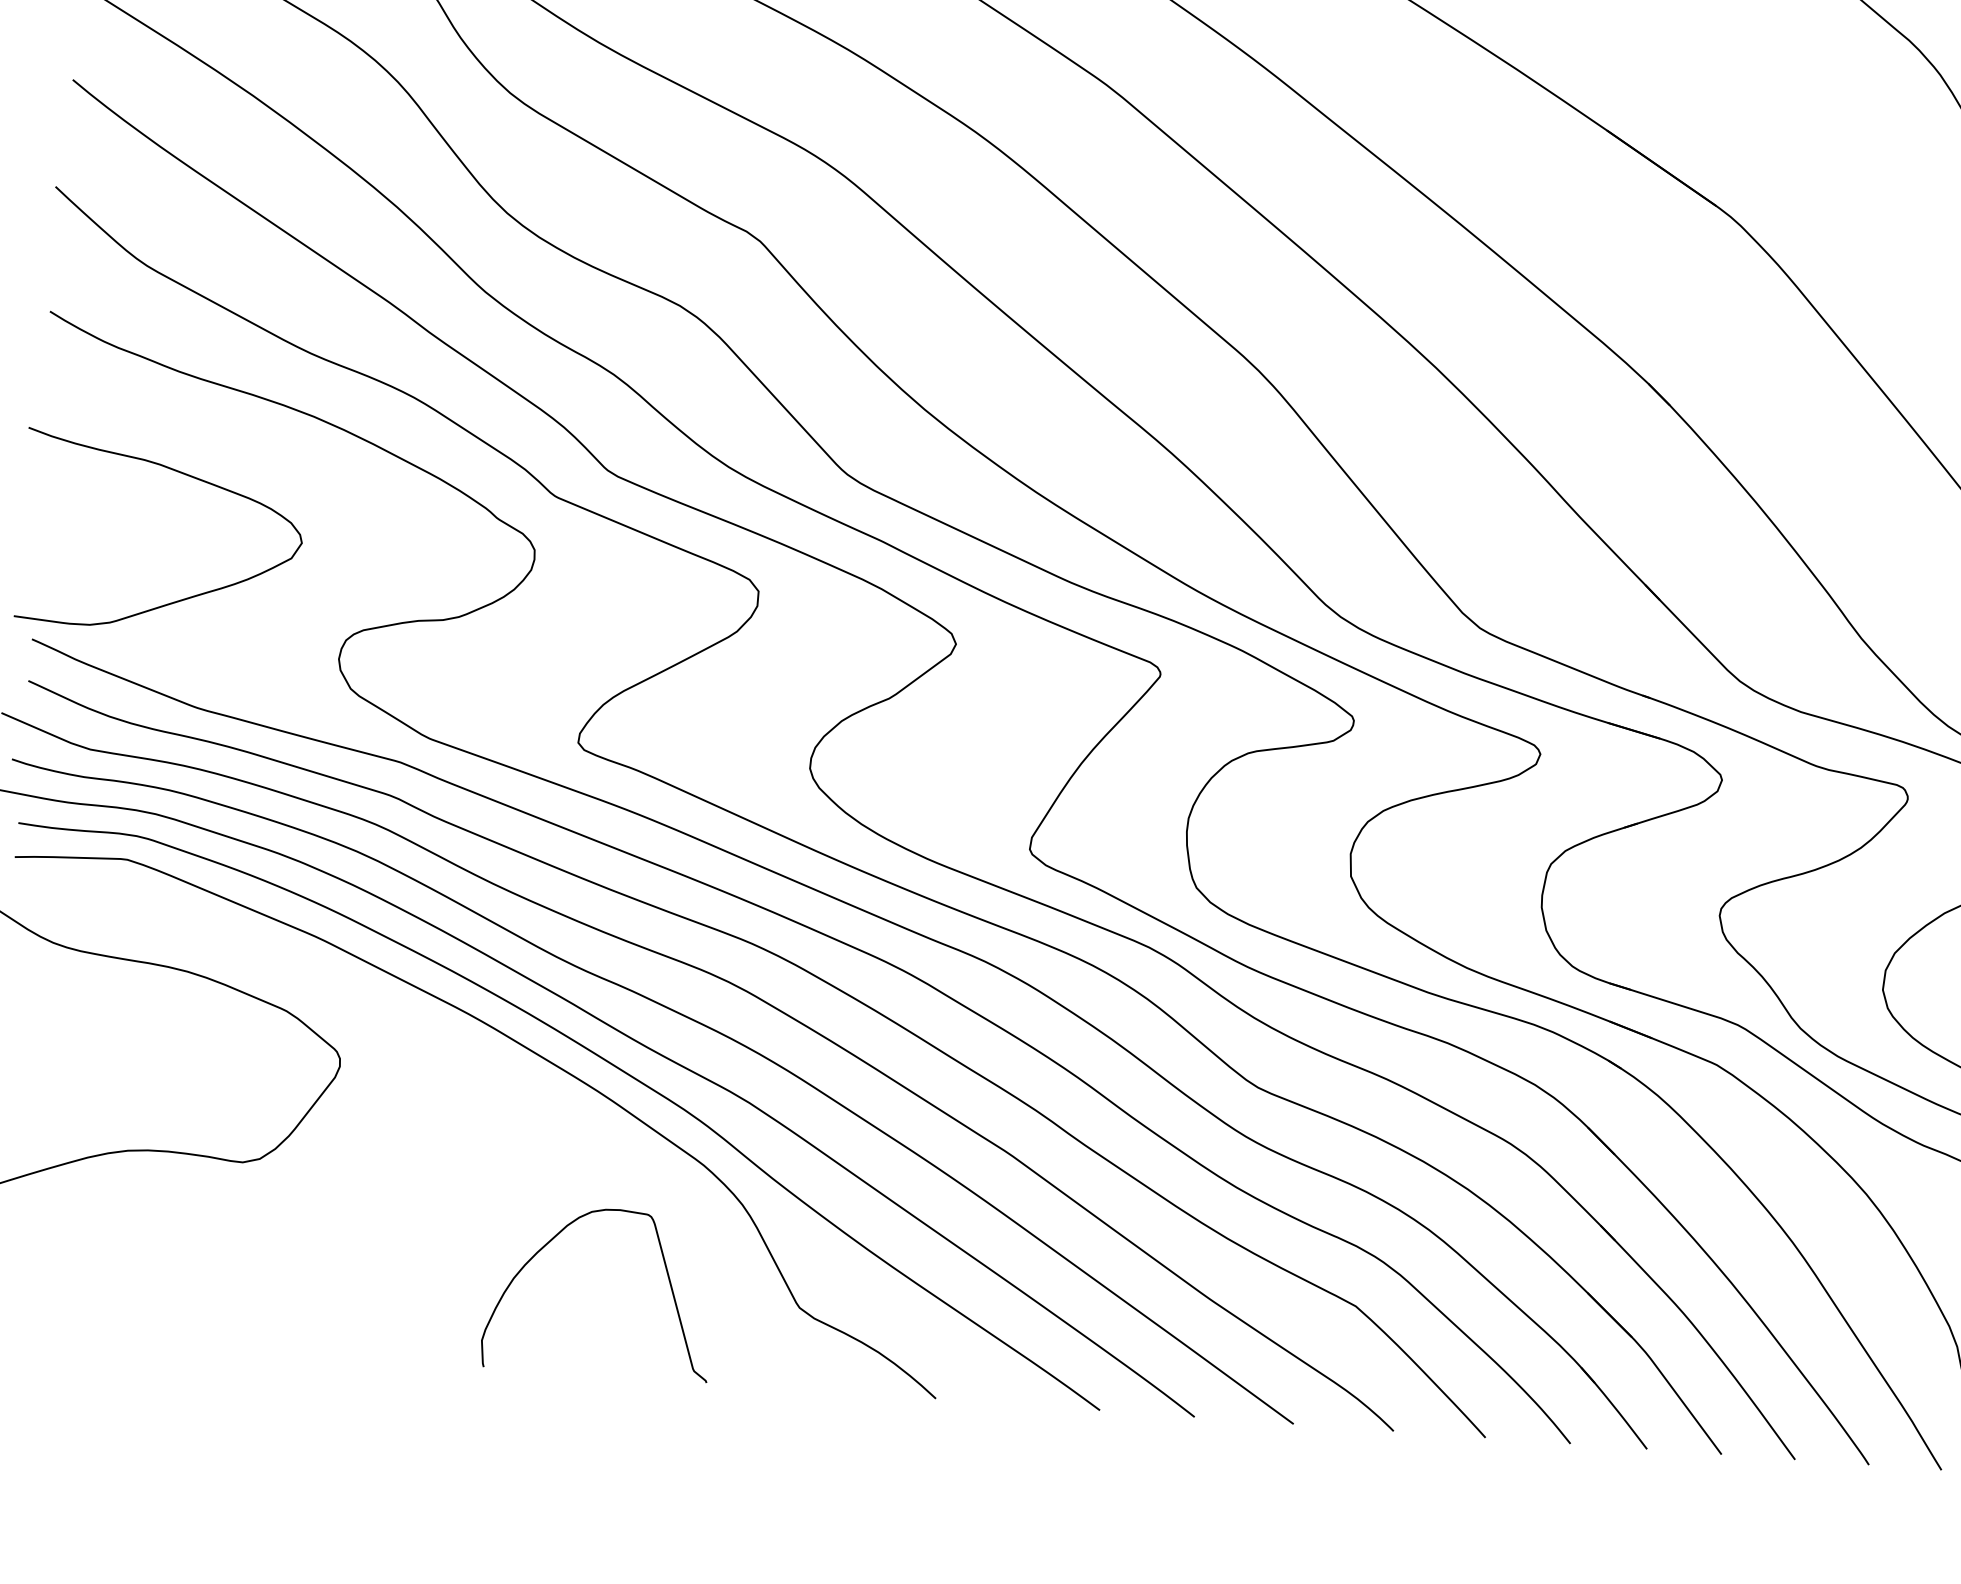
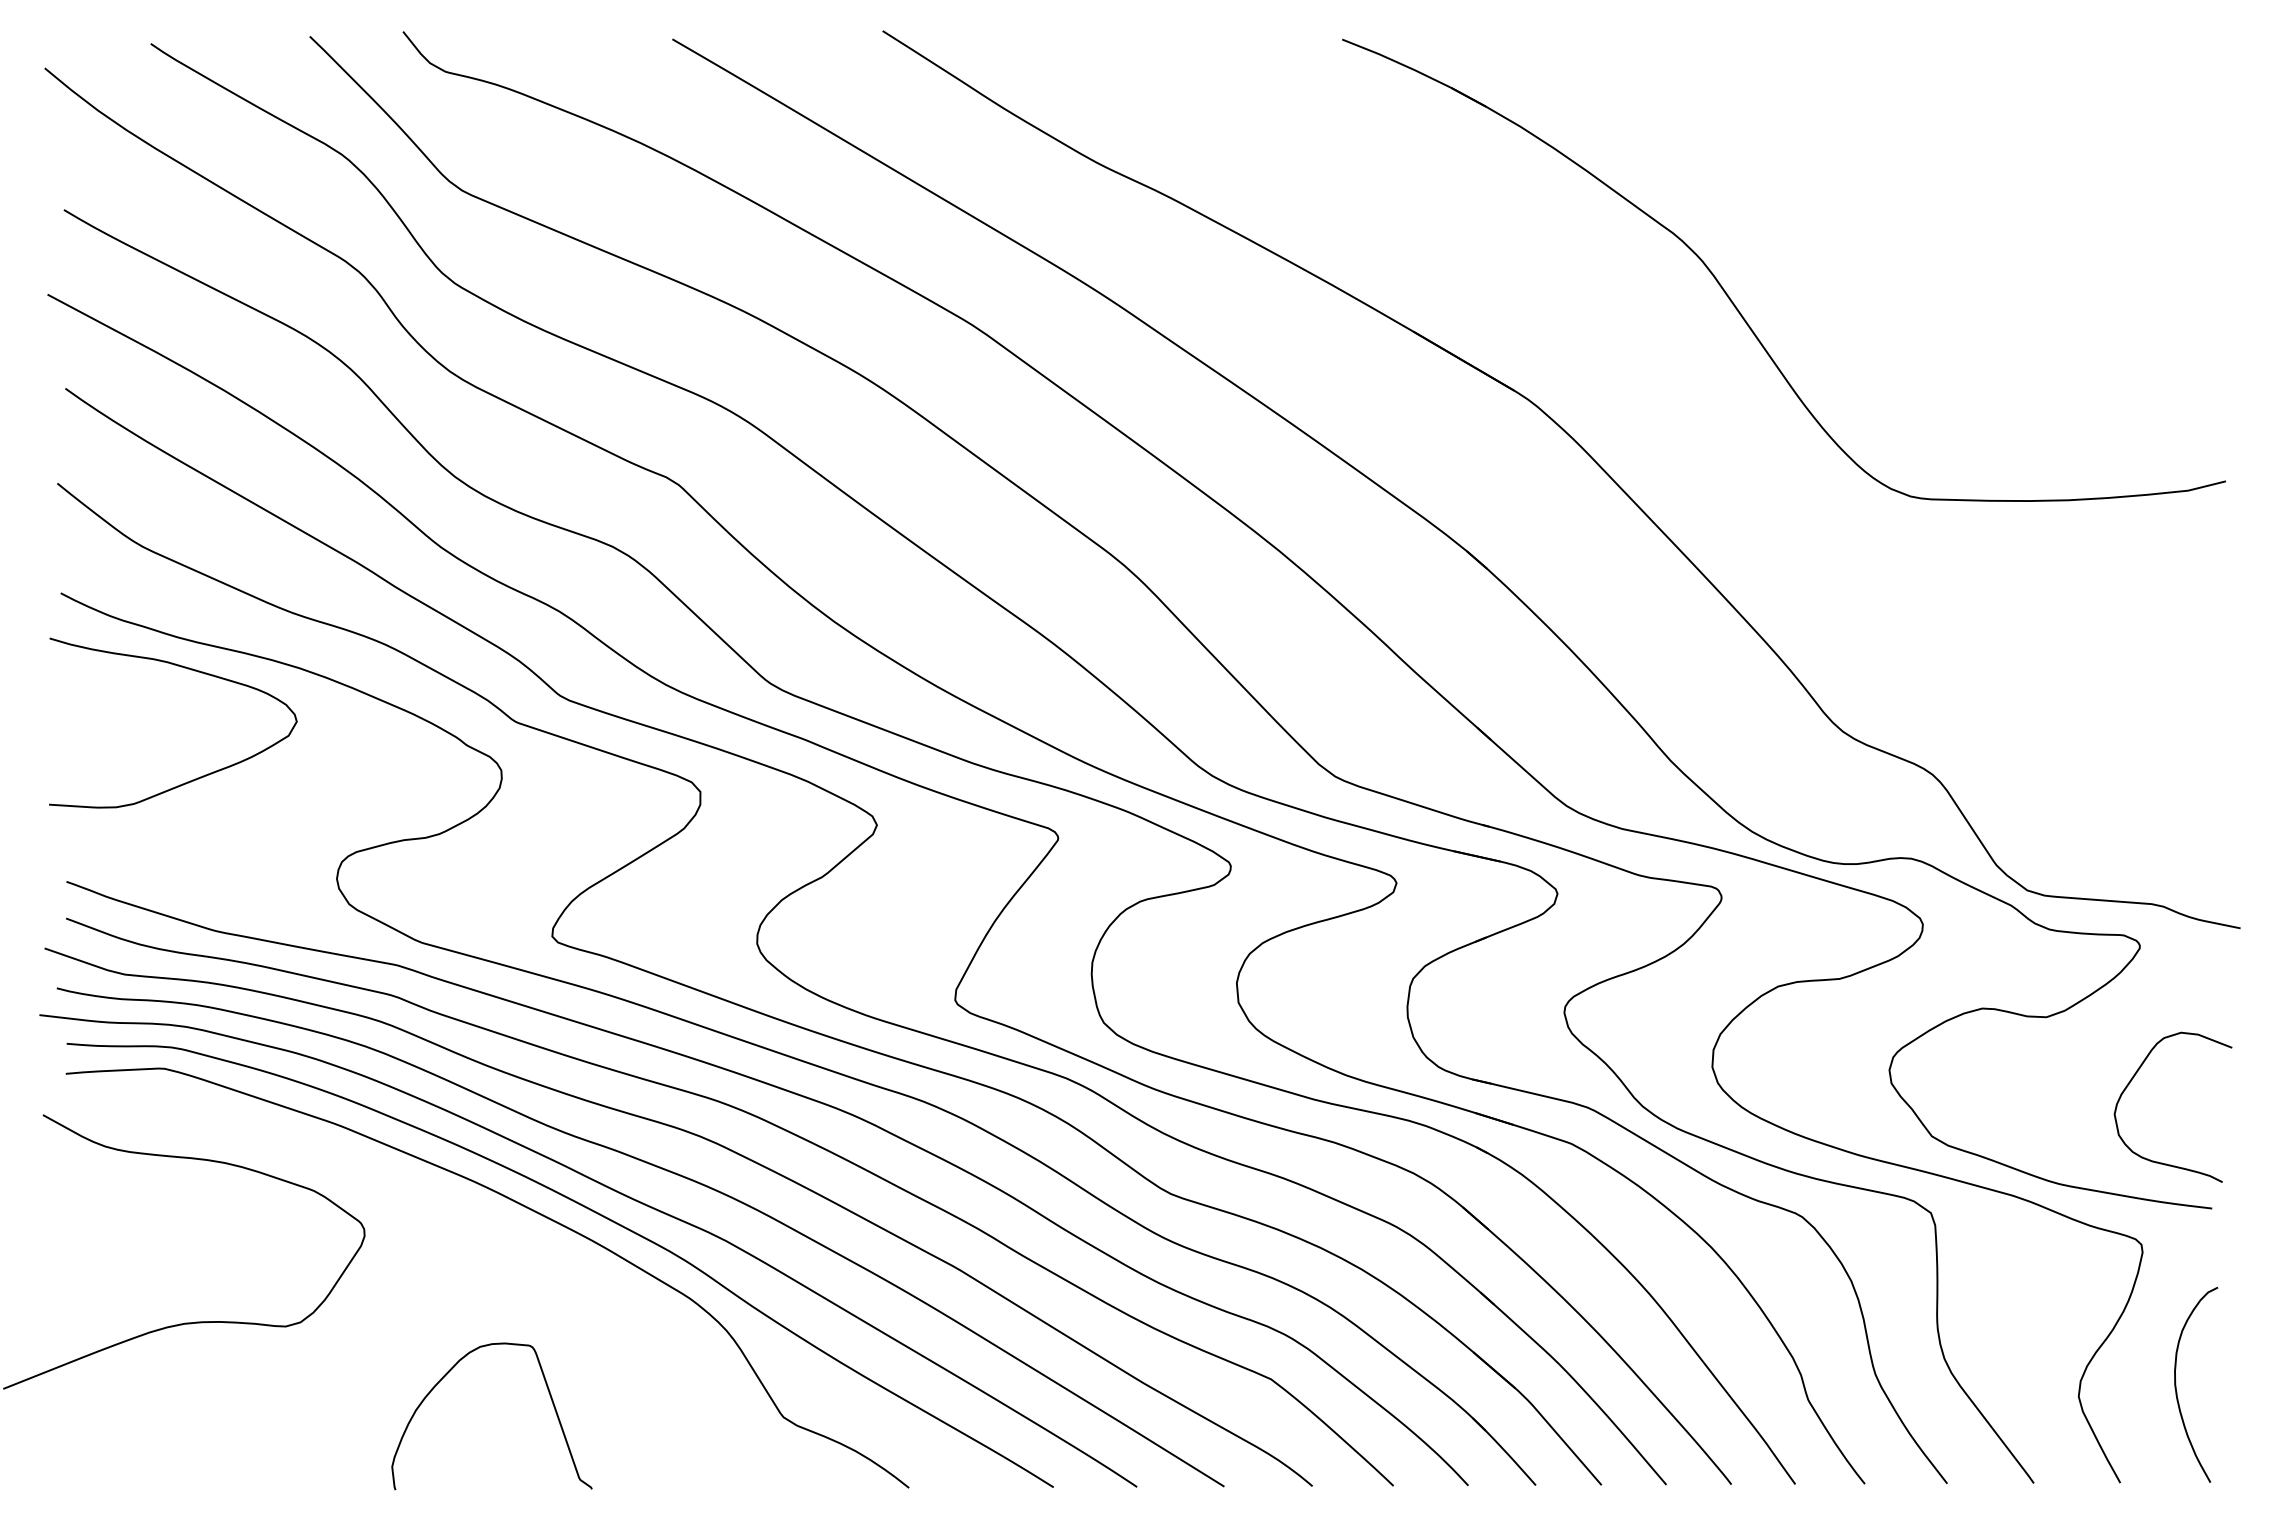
curve: (182, 474) -> (187, 669), moved
curve: (553, 1239) -> (448, 1373), moved

